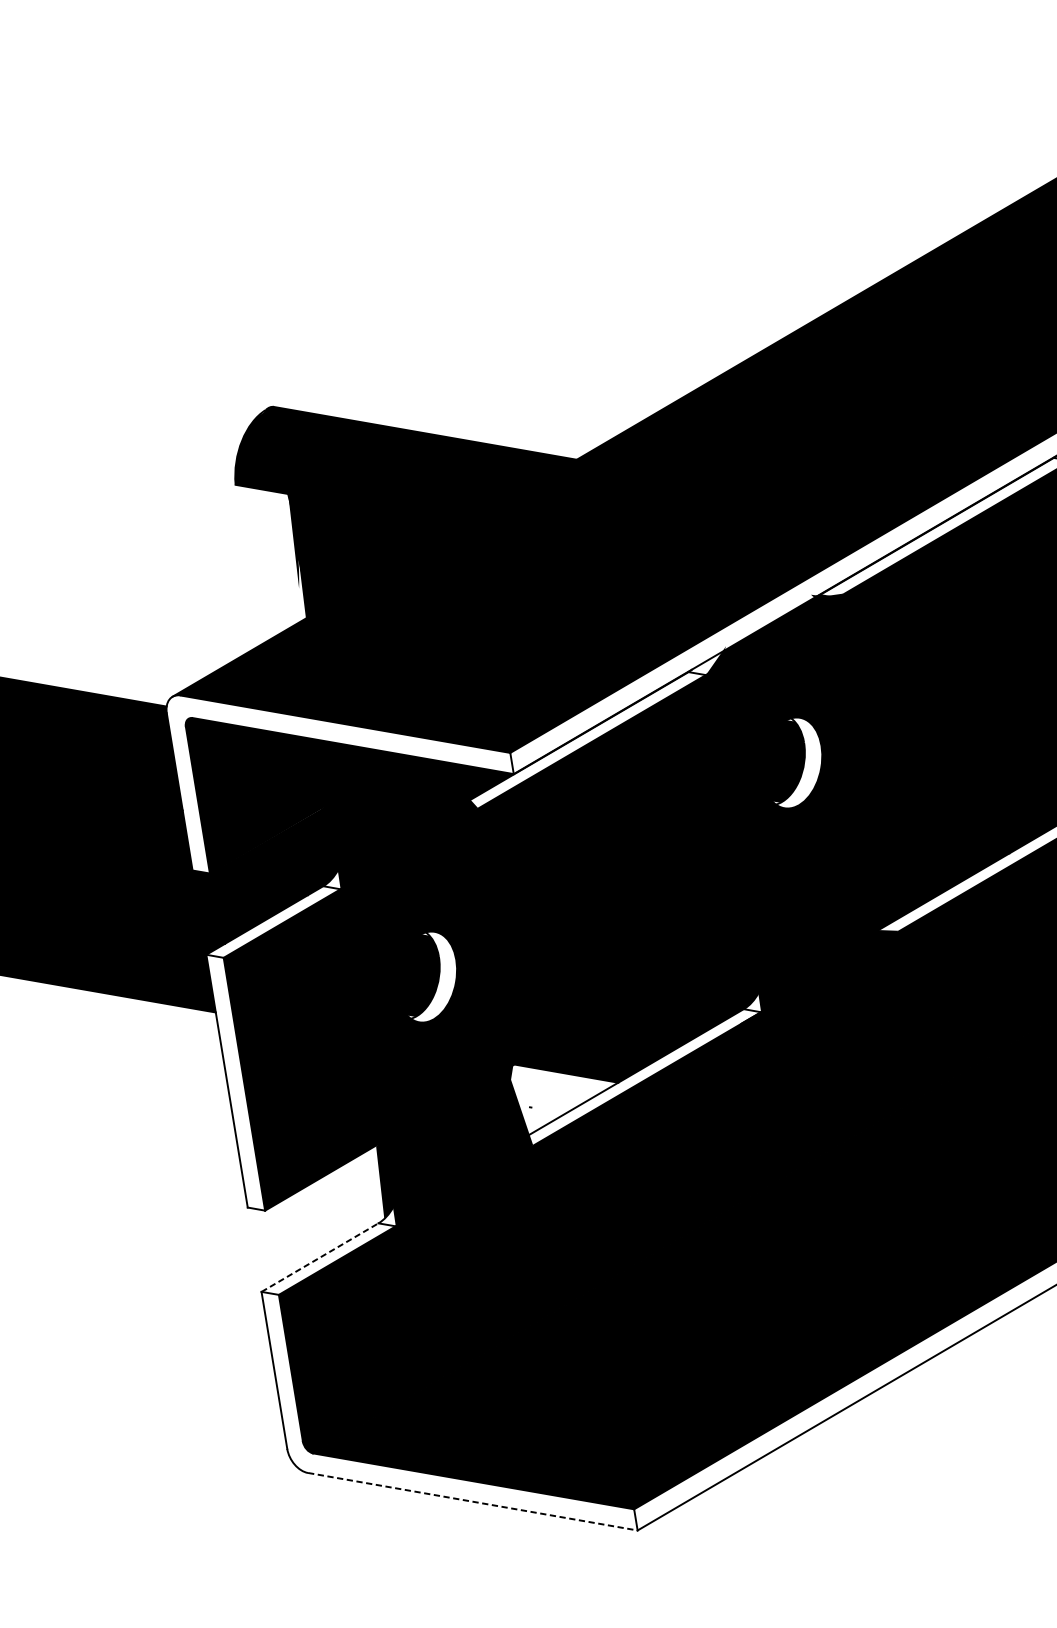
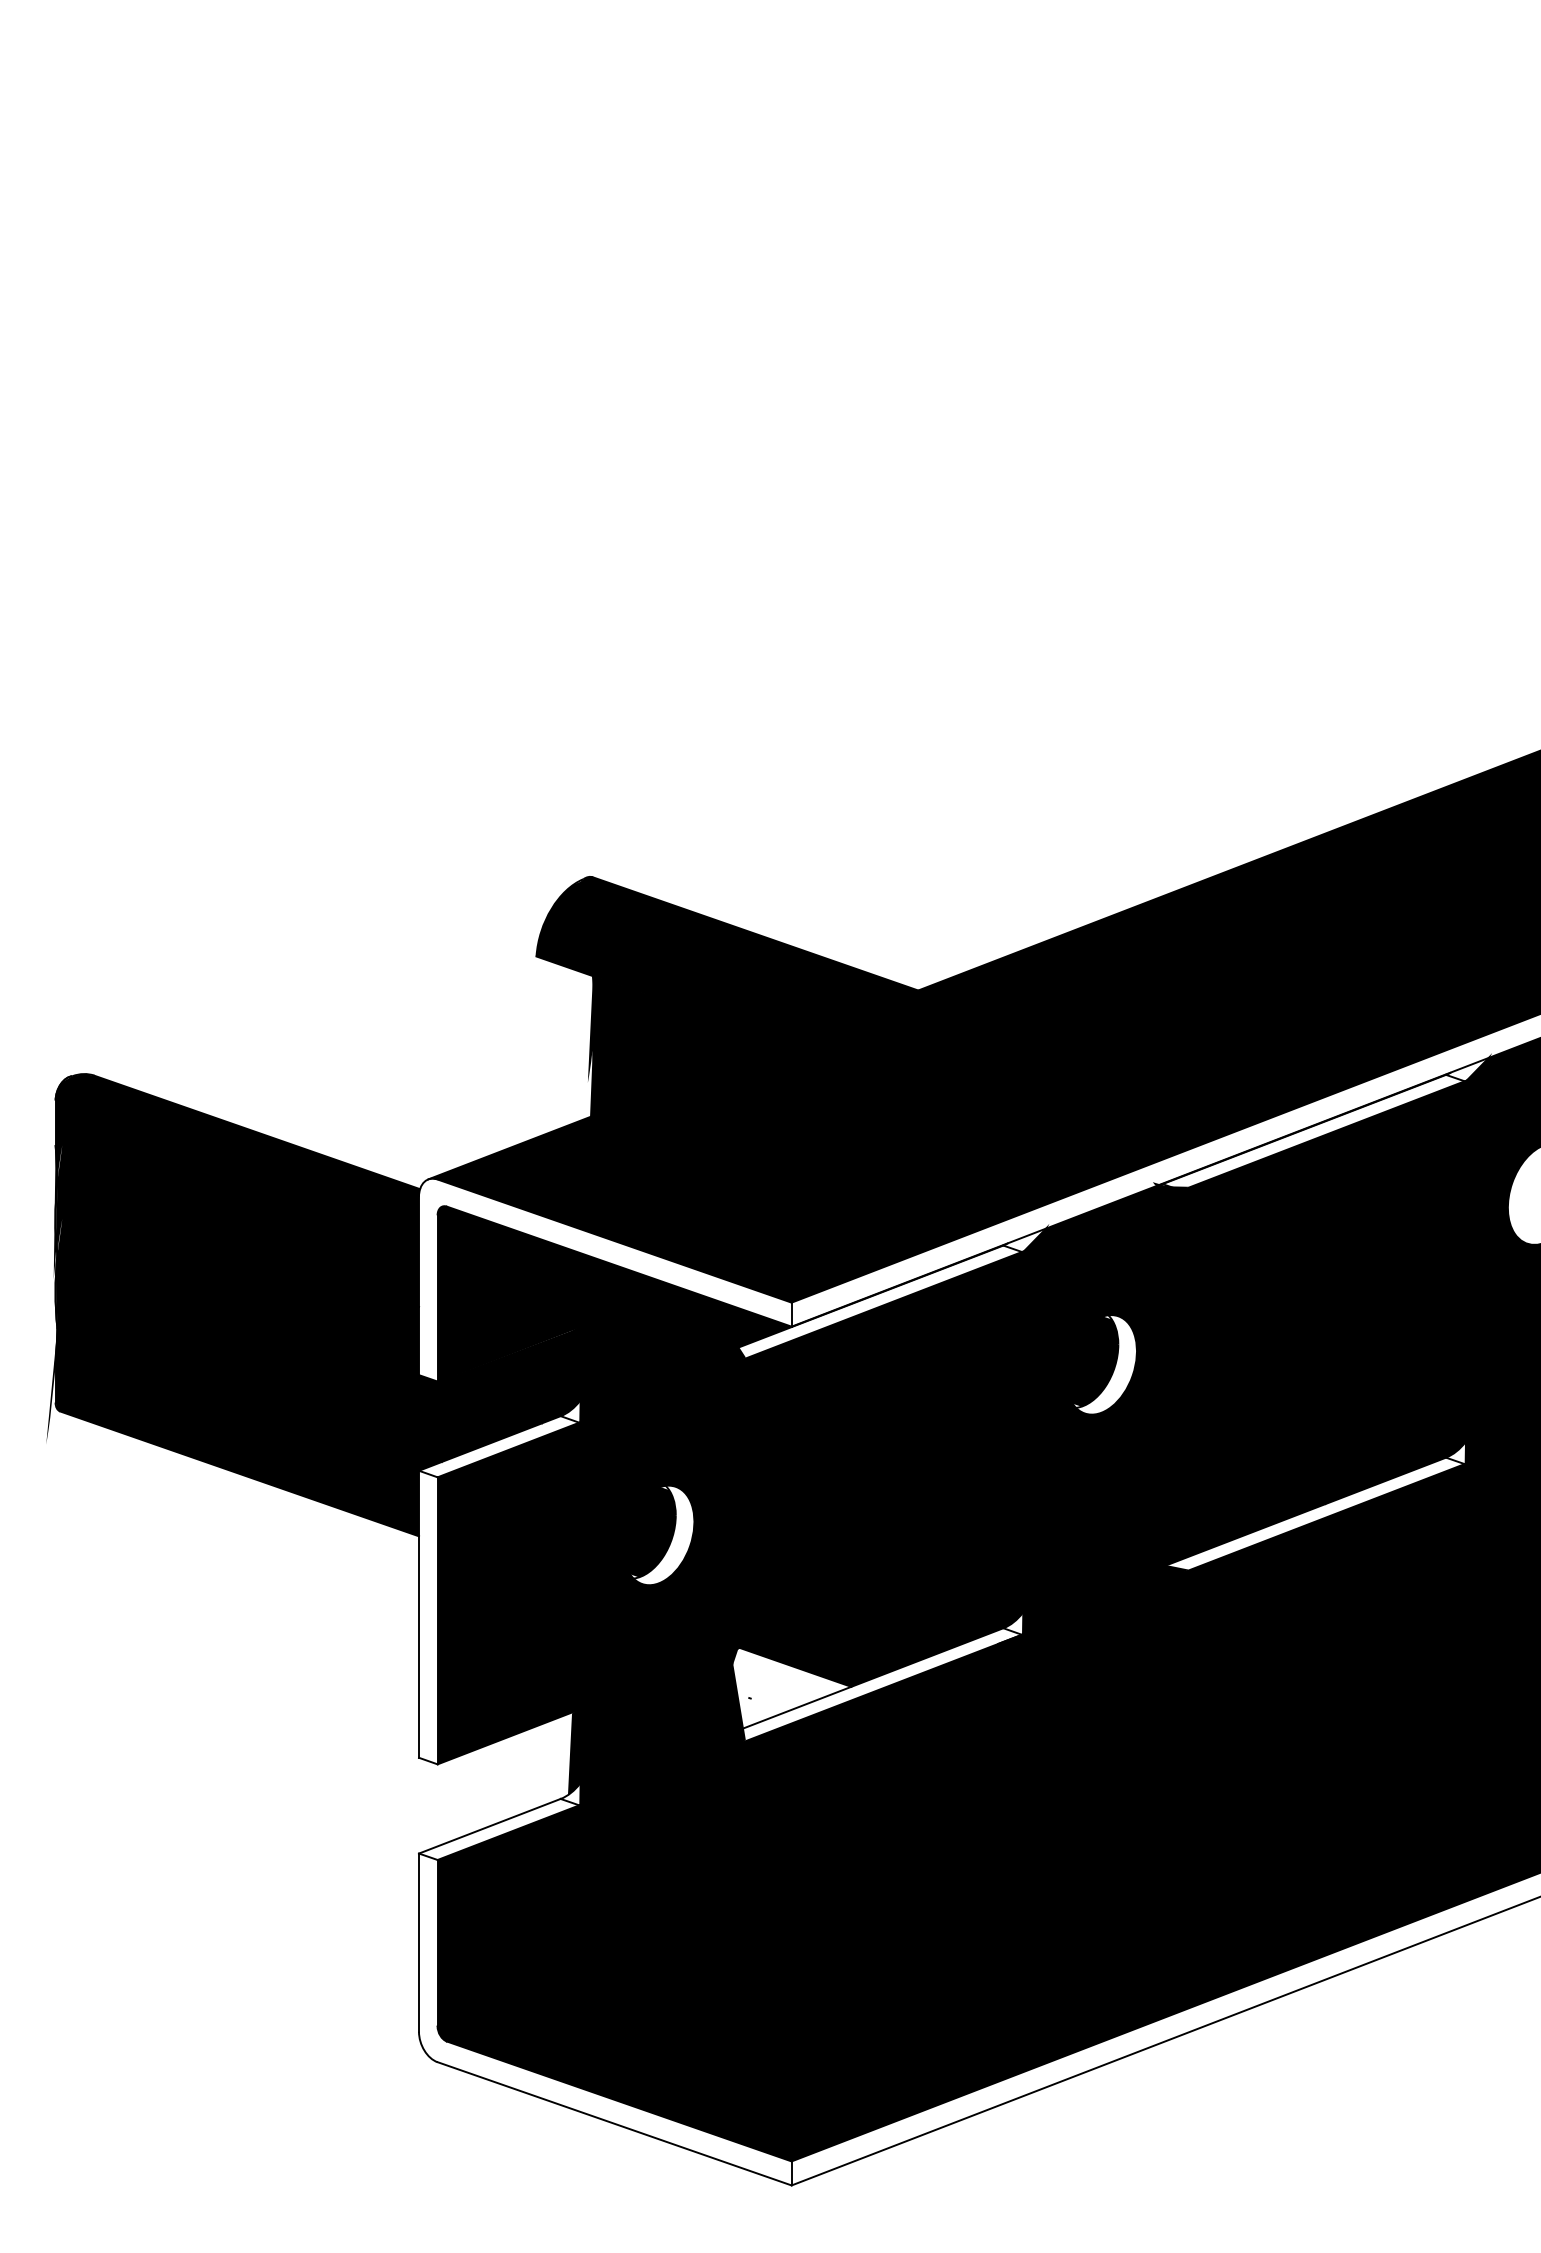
line: (319, 1257) -> (489, 1826), dashed -> solid
line: (473, 1501) -> (615, 2123), dashed -> solid

